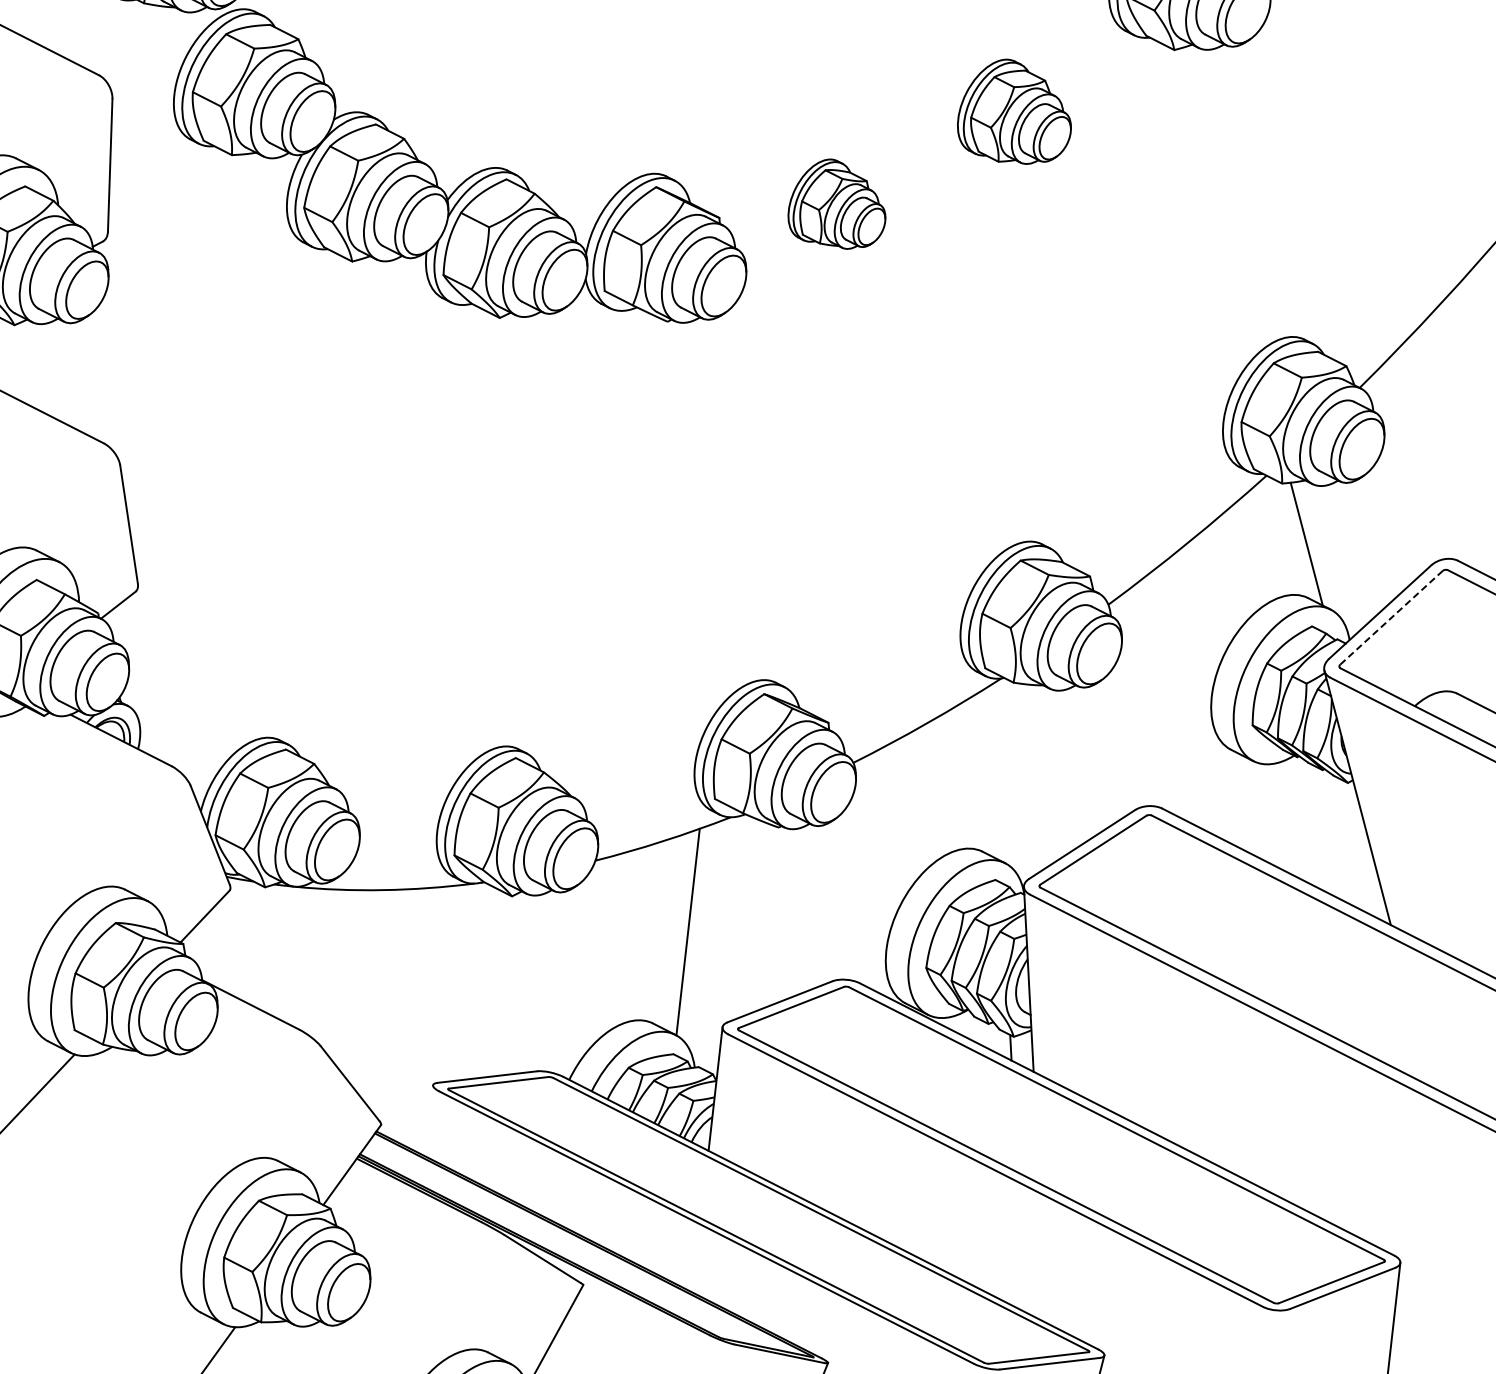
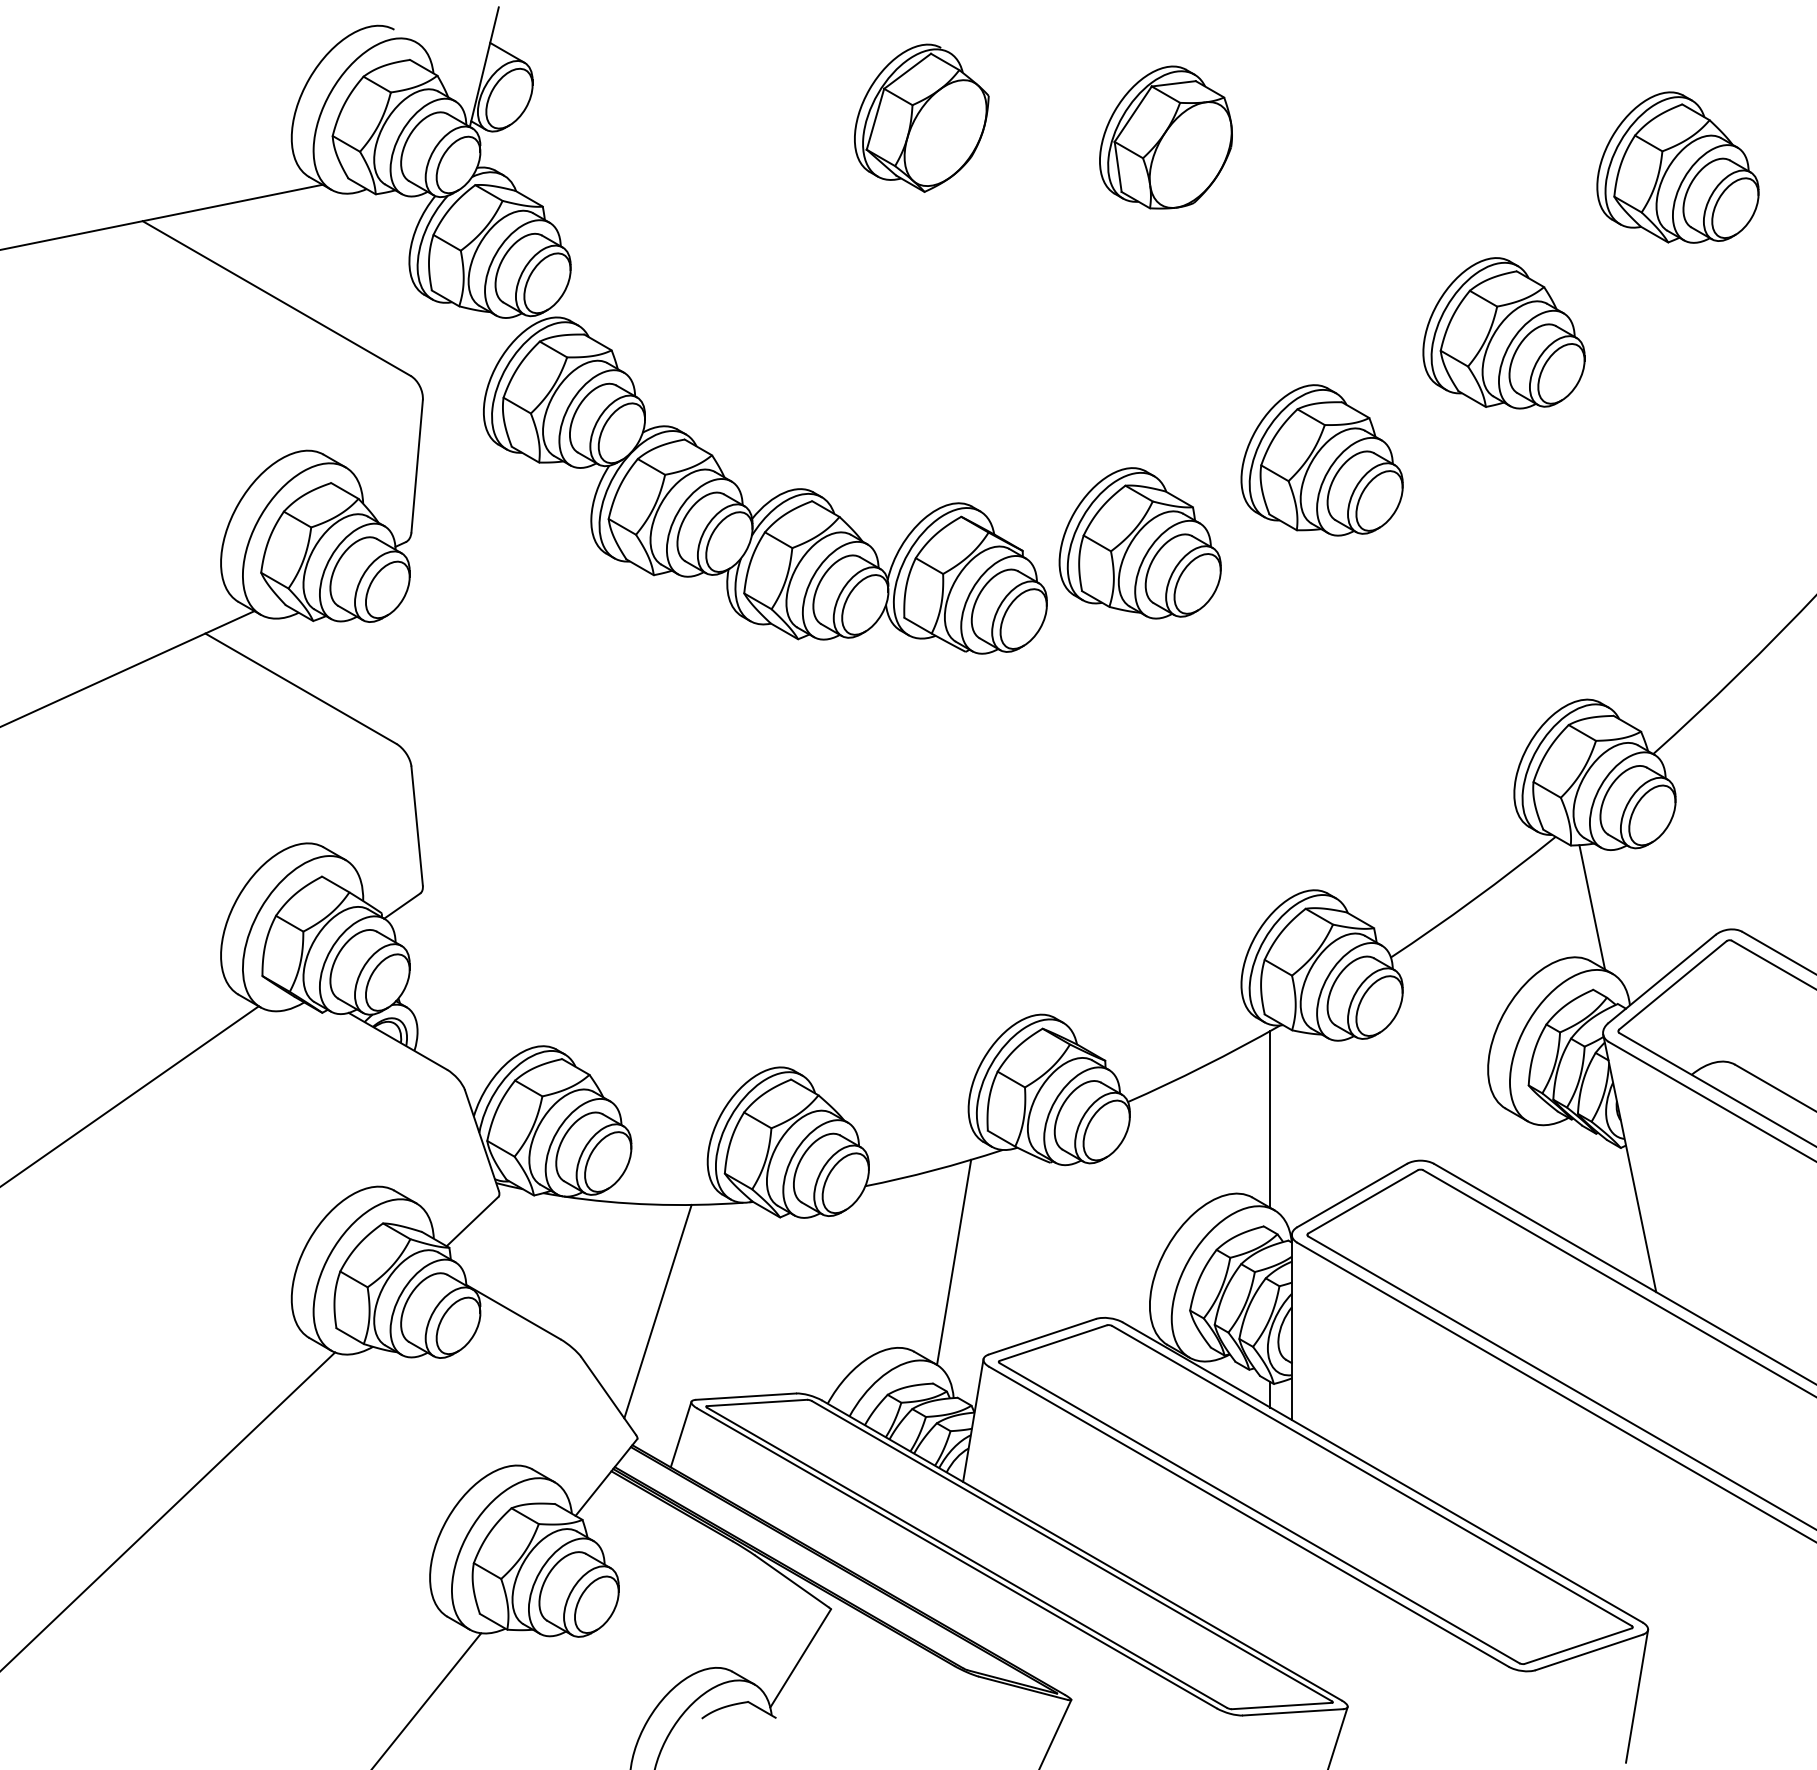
part: (1013, 112) -> (1321, 460), size x1.43
part: (835, 204) -> (1139, 543), size x1.67
line: (1392, 617) -> (1673, 985), dashed -> solid
line: (996, 772) -> (1270, 1119), added
line: (394, 996) -> (657, 1311), added
line: (423, 1118) -> (680, 1434), added

